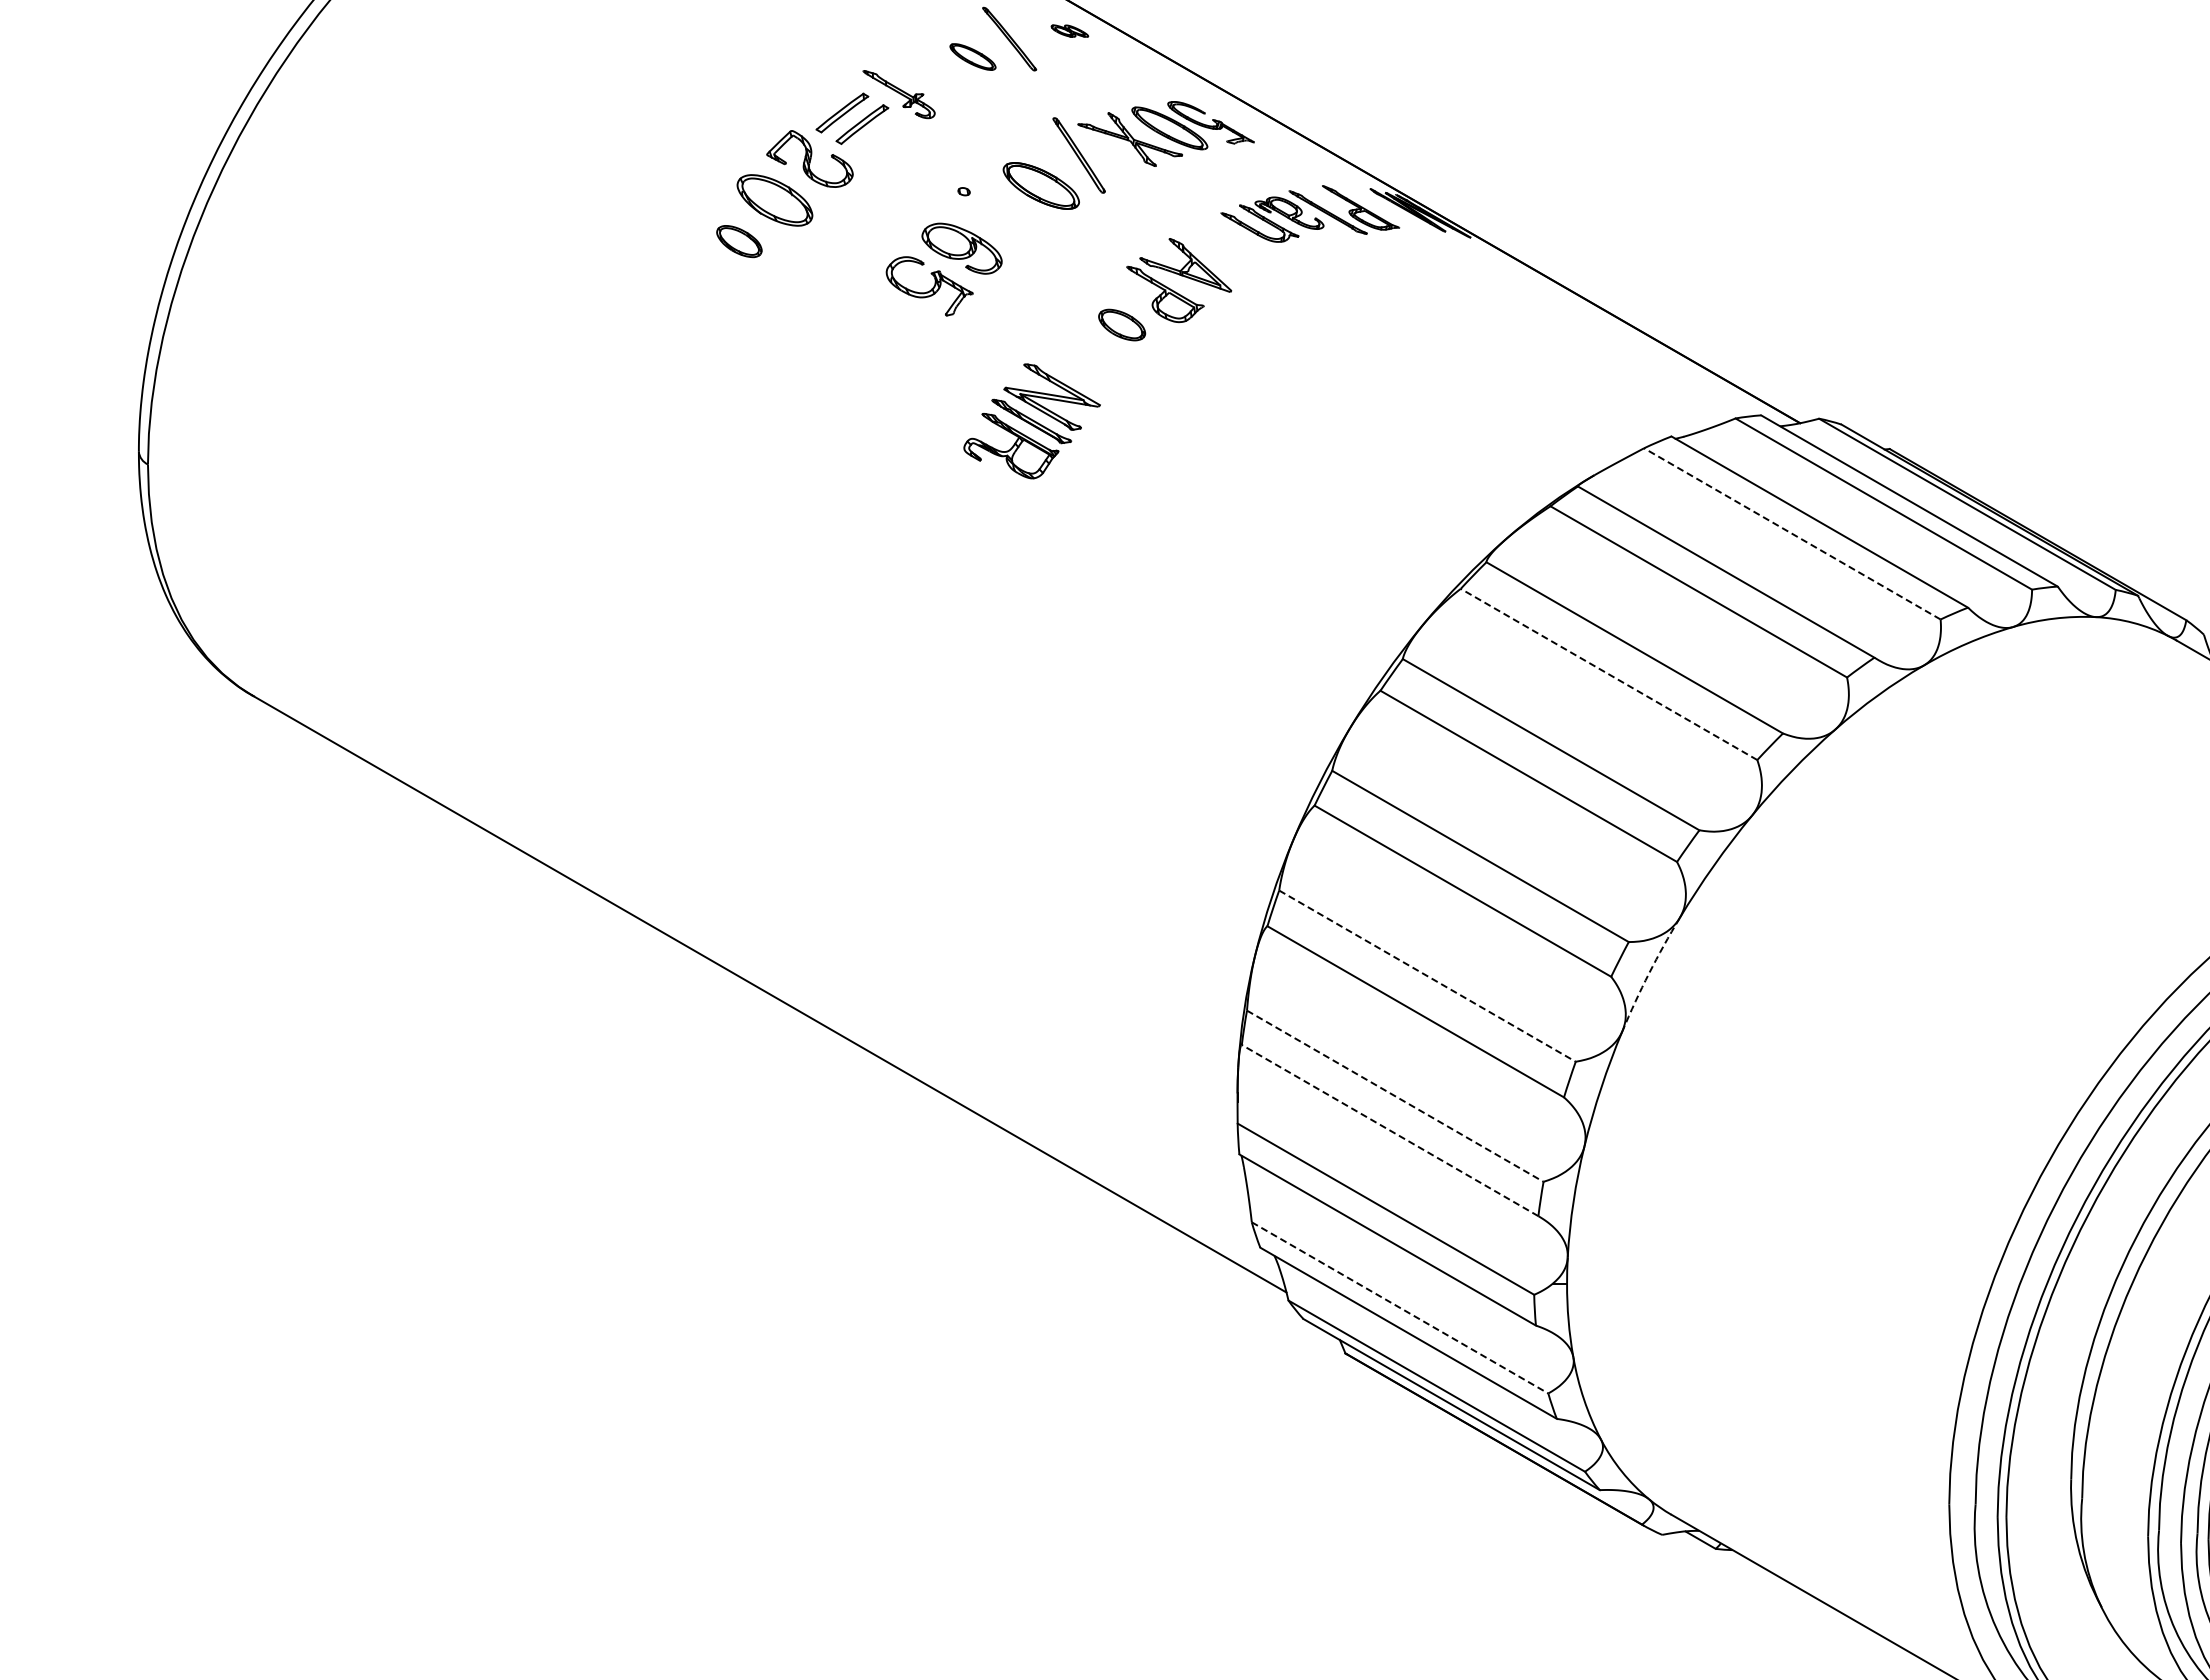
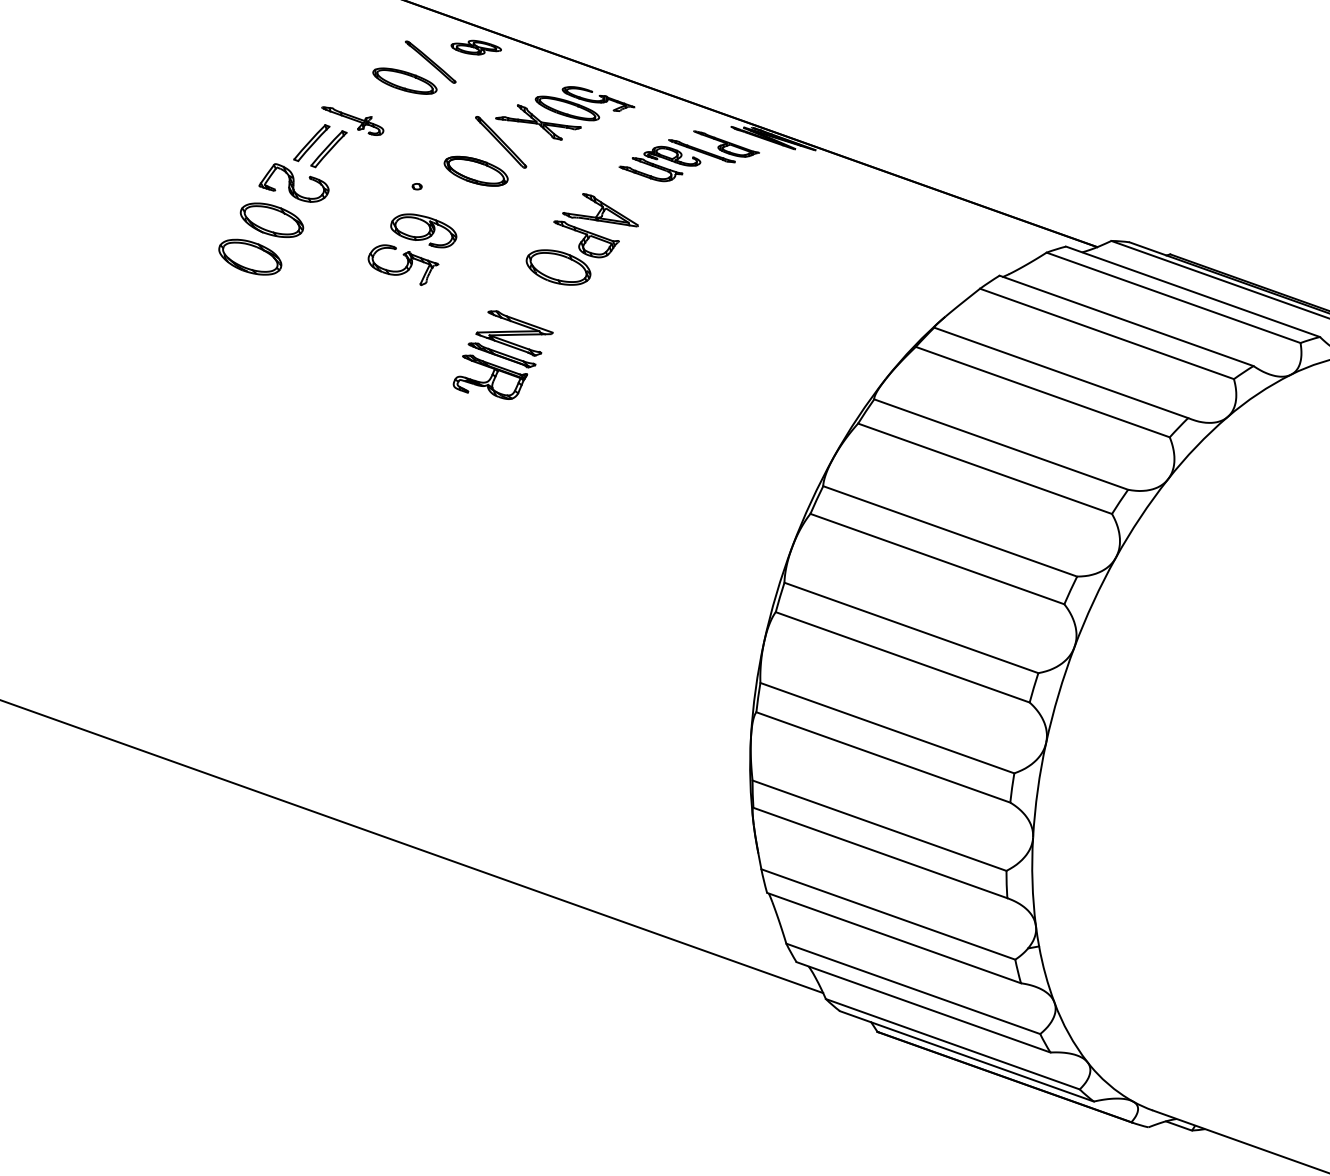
part: (1069, 30) -> (475, 46), size x1.67
part: (972, 56) -> (404, 80), size x1.67
part: (739, 241) -> (250, 257), size x1.67
part: (1121, 324) -> (557, 267), size x1.67
line: (1791, 533) -> (1106, 333), dashed -> solid
line: (1608, 674) -> (984, 468), dashed -> solid
arc: (1649, 973) -> (1058, 694), dashed -> solid
line: (1427, 976) -> (887, 728), dashed -> solid
line: (1395, 1096) -> (879, 825), dashed -> solid
line: (1389, 1130) -> (879, 853), dashed -> solid
line: (1400, 1308) -> (913, 989), dashed -> solid

